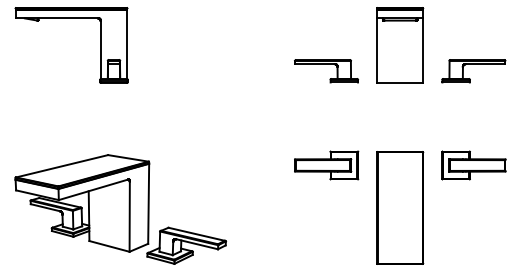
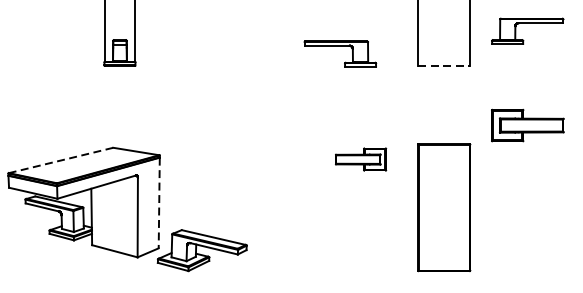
part: (326, 64) -> (340, 46), moved
part: (473, 64) -> (527, 23), moved
line: (400, 82) -> (444, 65), solid -> dashed
part: (326, 165) -> (360, 159), size x0.7
part: (473, 165) -> (527, 125), moved
line: (61, 166) -> (60, 160), solid -> dashed
line: (148, 204) -> (159, 203), solid -> dashed

